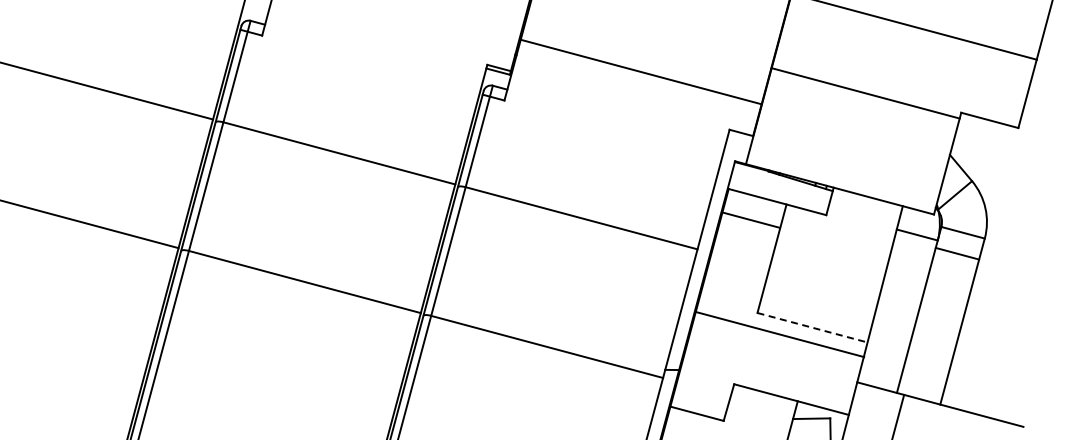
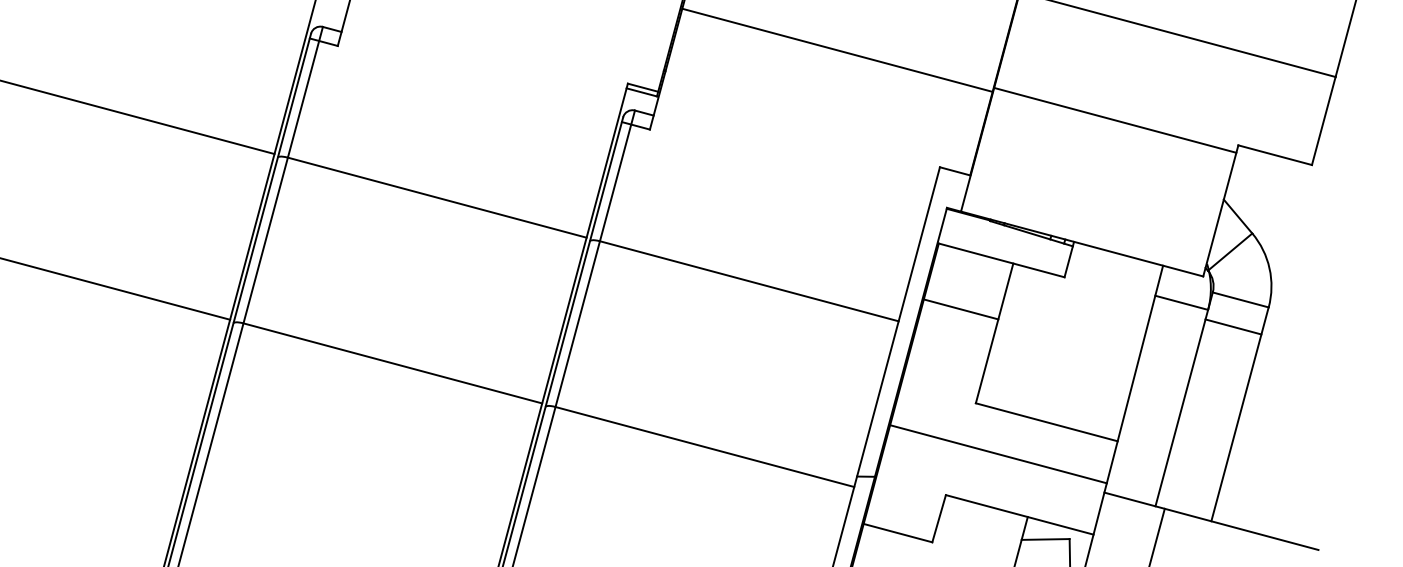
line: (640, 71) -> (836, 49), moved
line: (750, 219) -> (960, 308), moved
line: (812, 327) -> (1046, 421), dashed -> solid
line: (779, 334) -> (997, 454), moved

